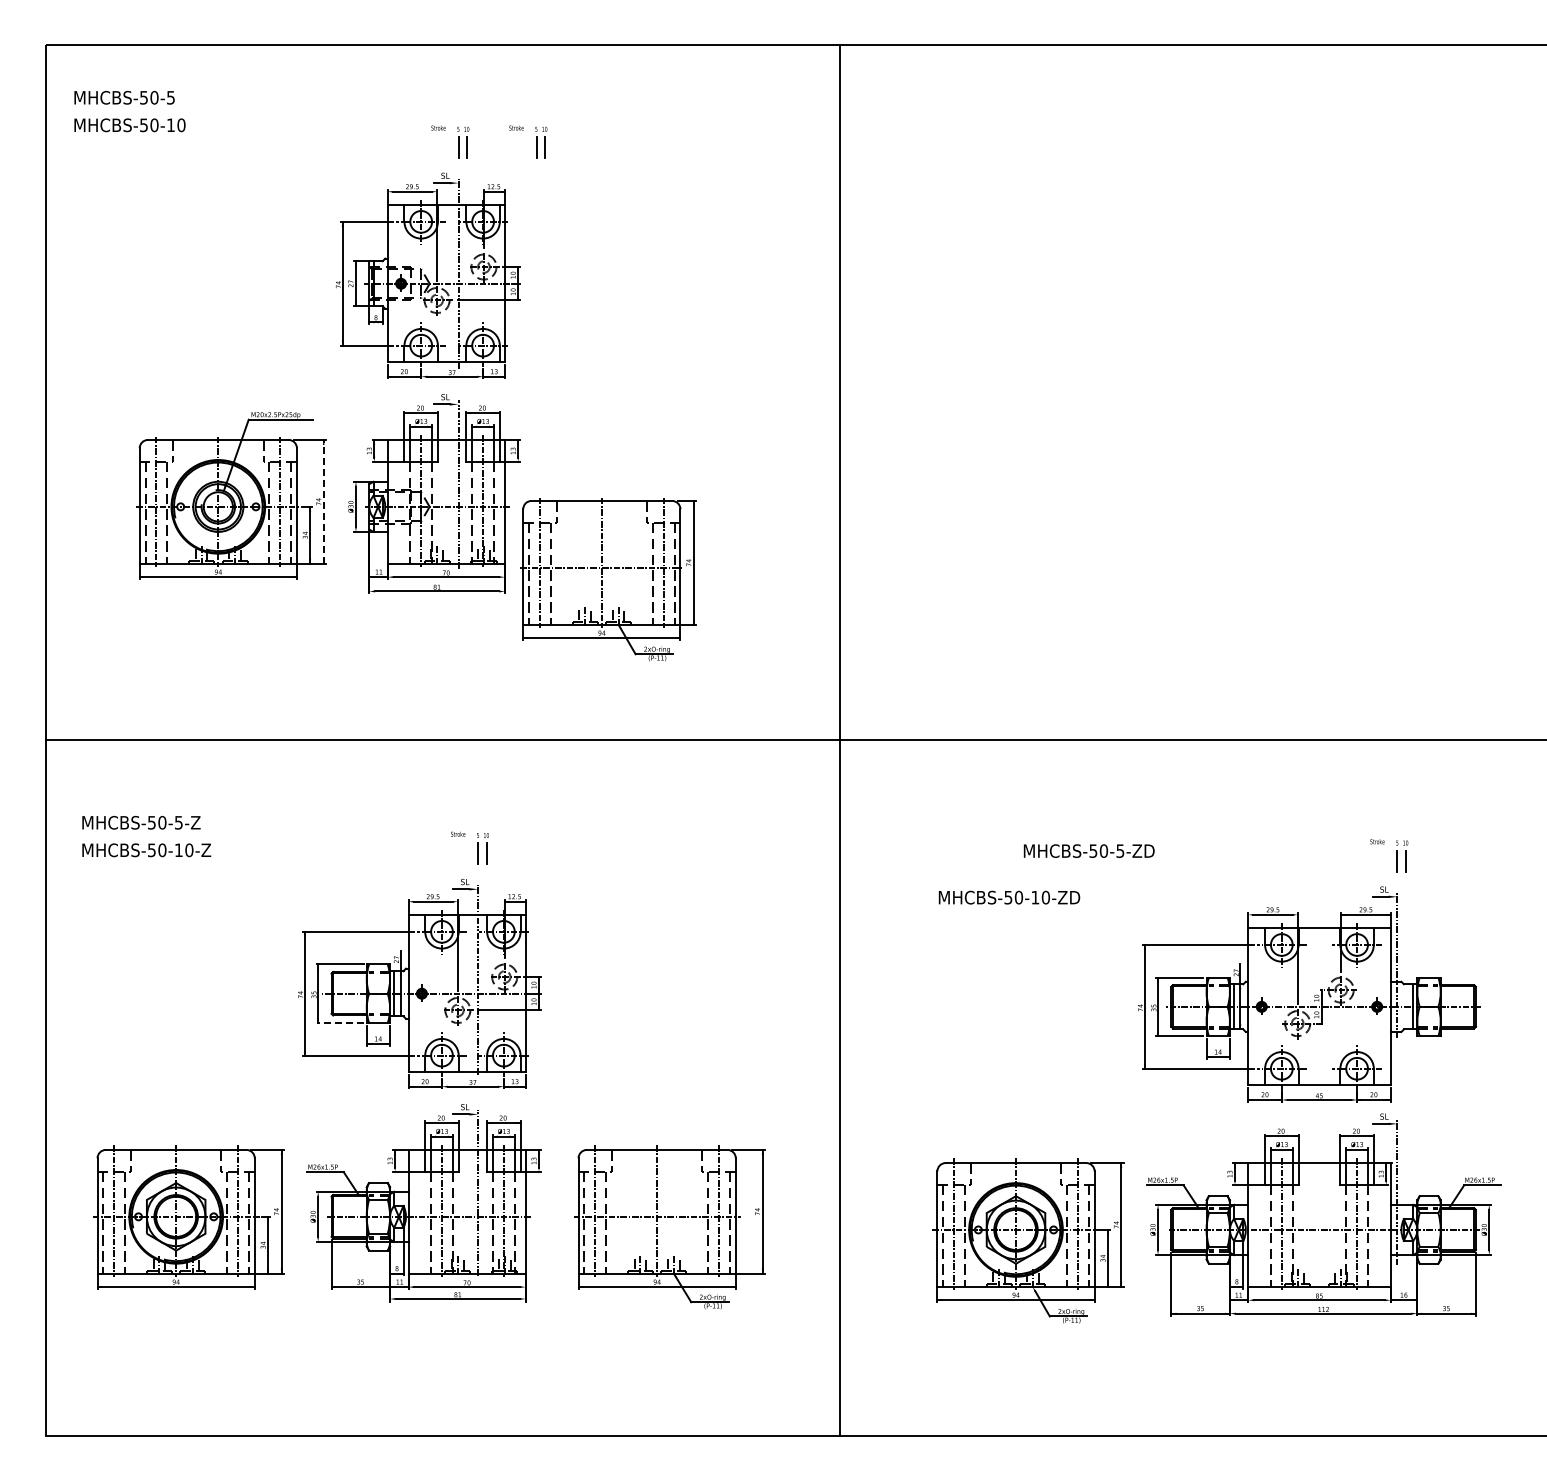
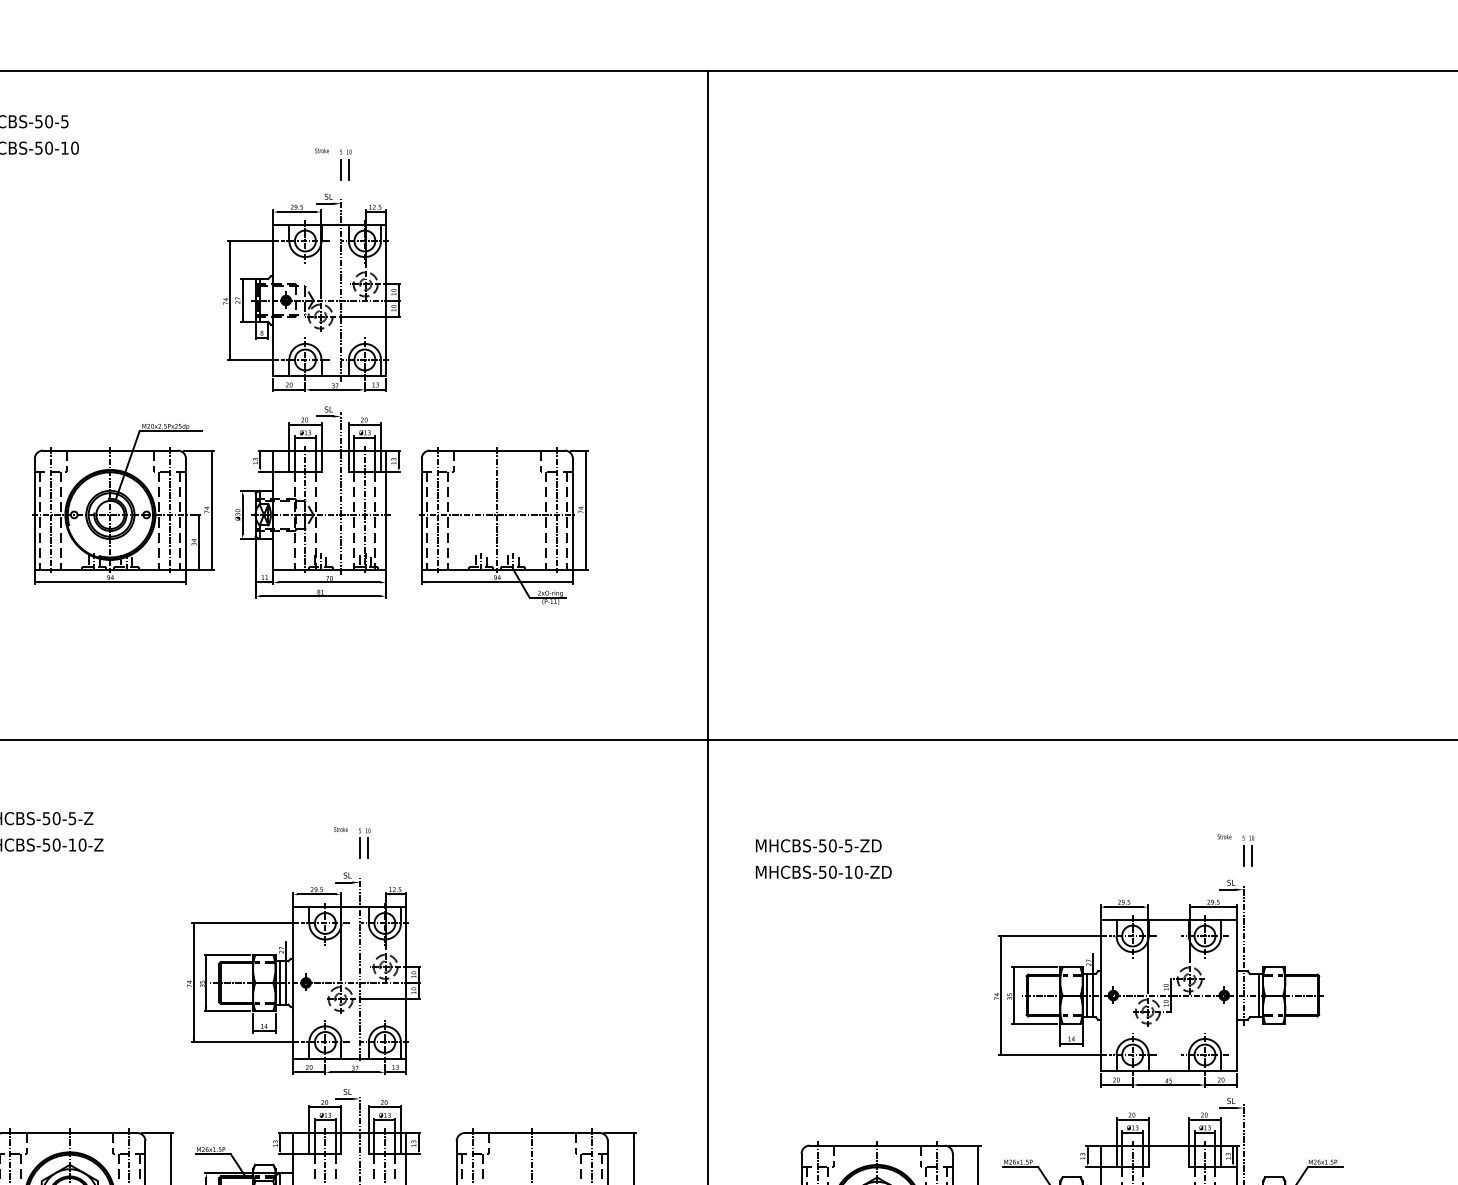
part: (536, 141) -> (416, 163), removed
line: (323, 501) -> (211, 509), dashed -> solid
part: (608, 579) -> (503, 526), moved
text: (1088, 850) -> (818, 845), moved
text: (1009, 897) -> (823, 872), moved
line: (340, 1023) -> (227, 1011), dashed -> solid

